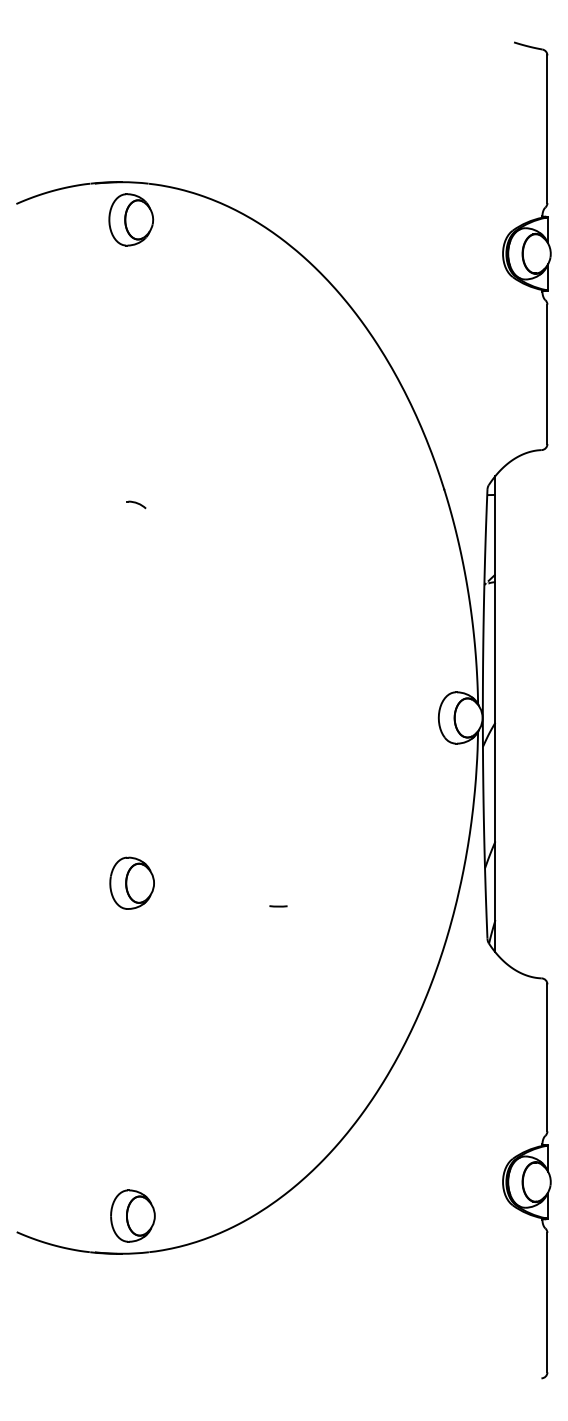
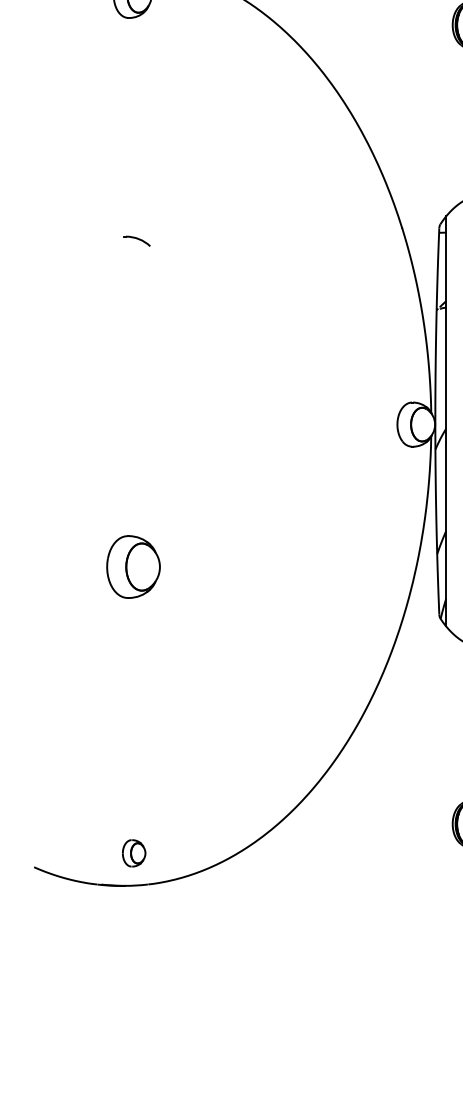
part: (136, 504) -> (137, 240), size x1.6
part: (131, 882) -> (132, 566), size x1.4
line: (278, 906) -> (259, 586), removed
part: (132, 1215) -> (133, 852), size x0.6

